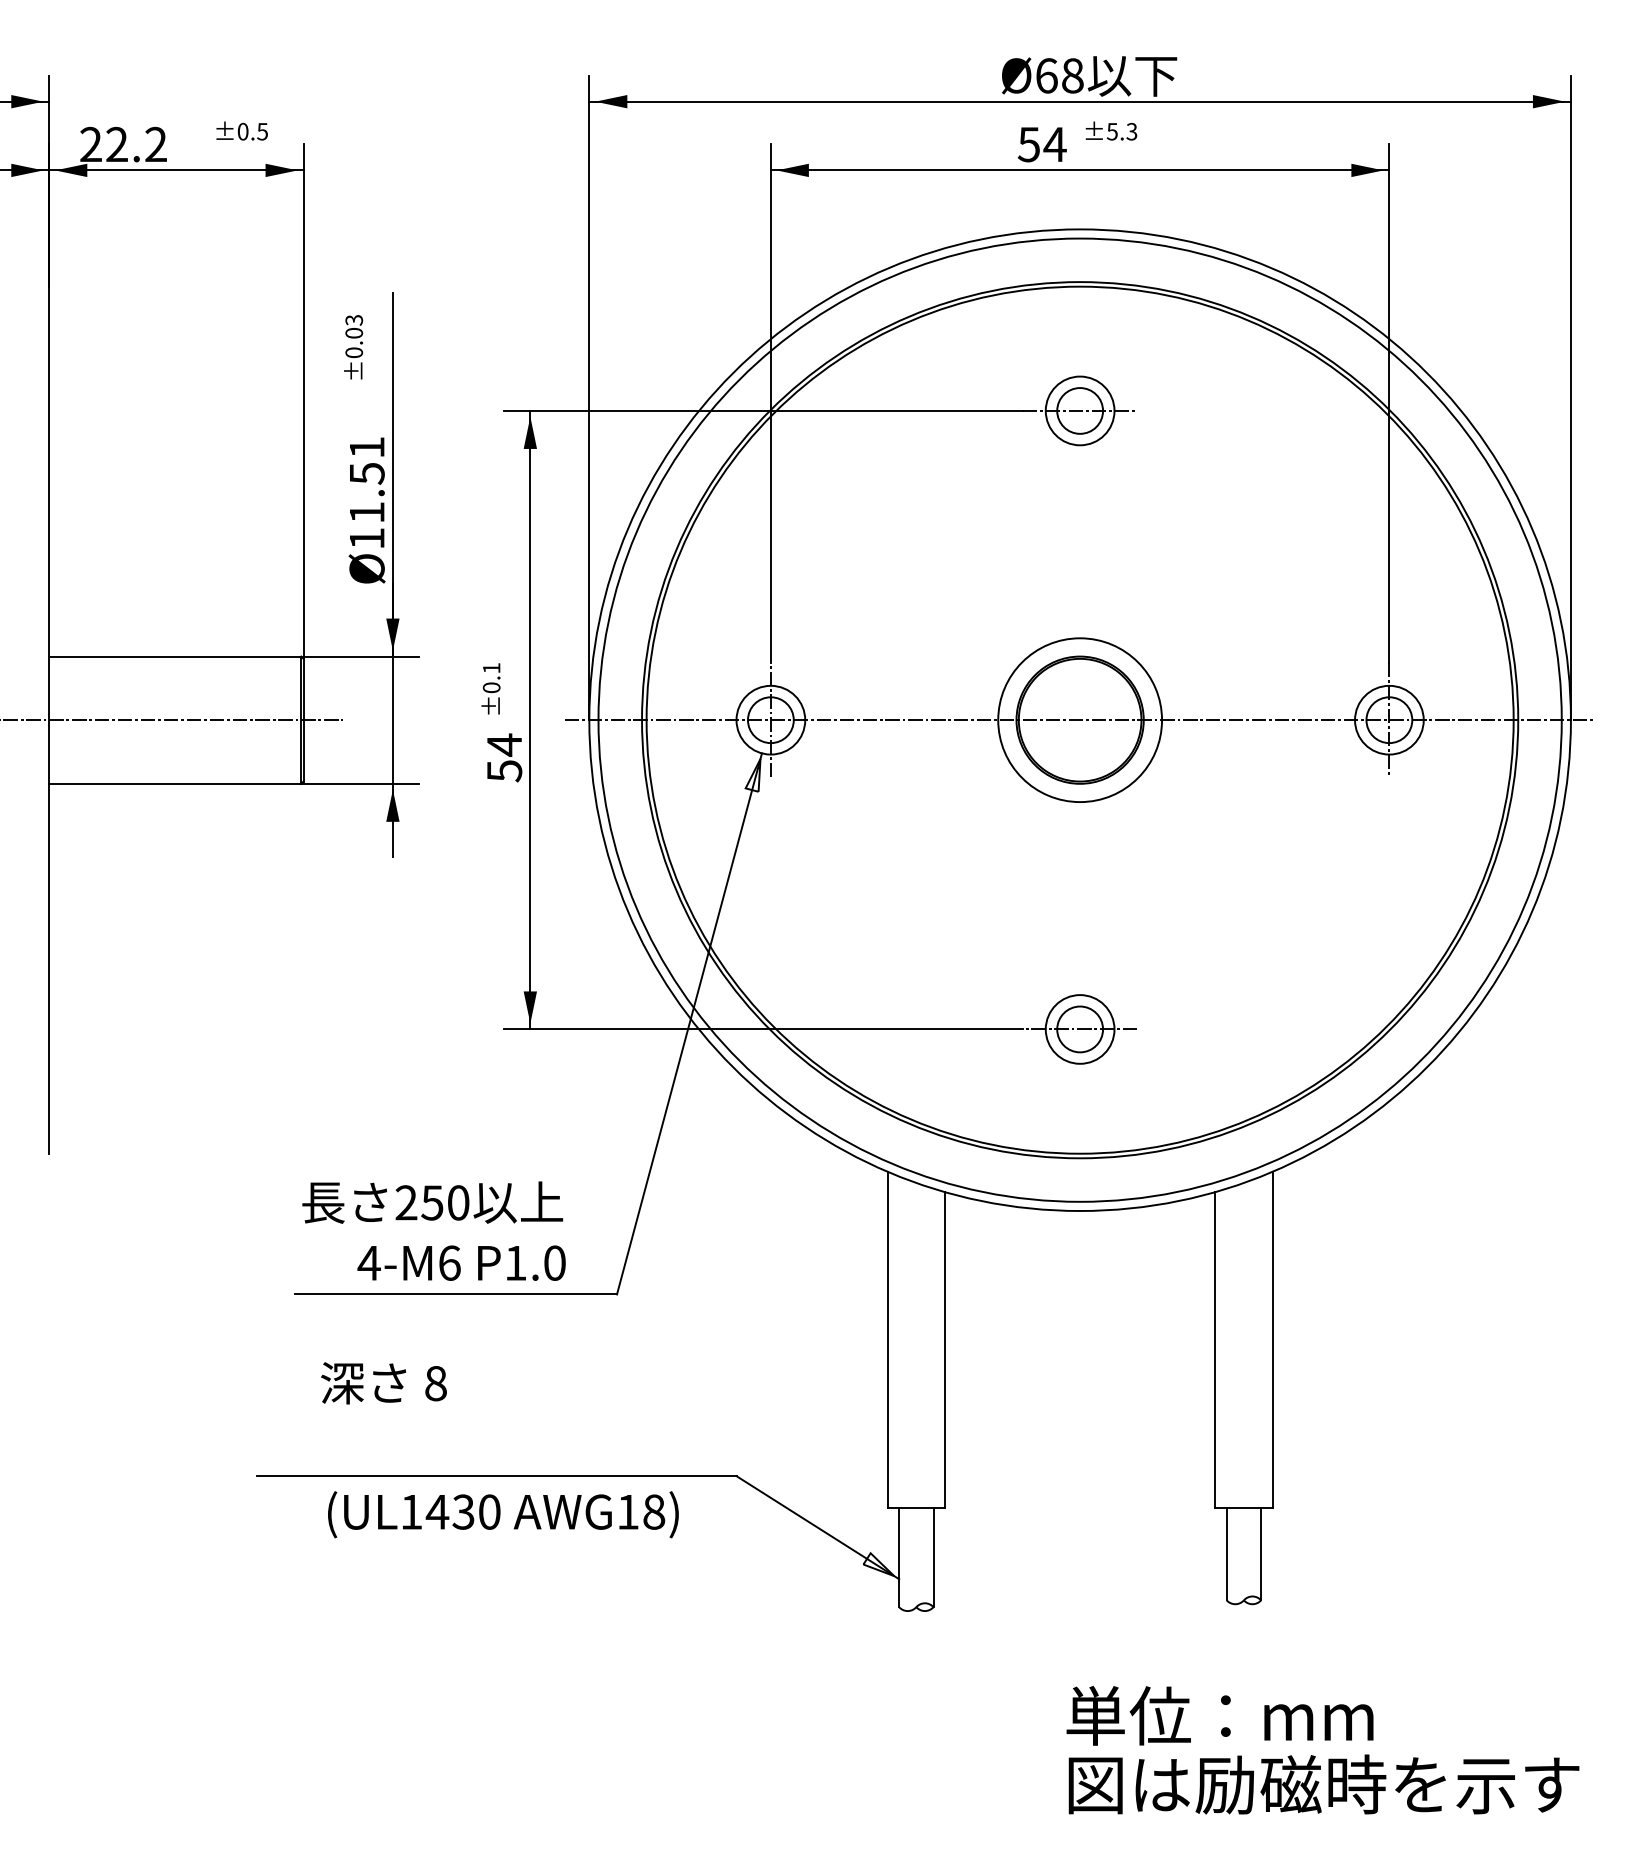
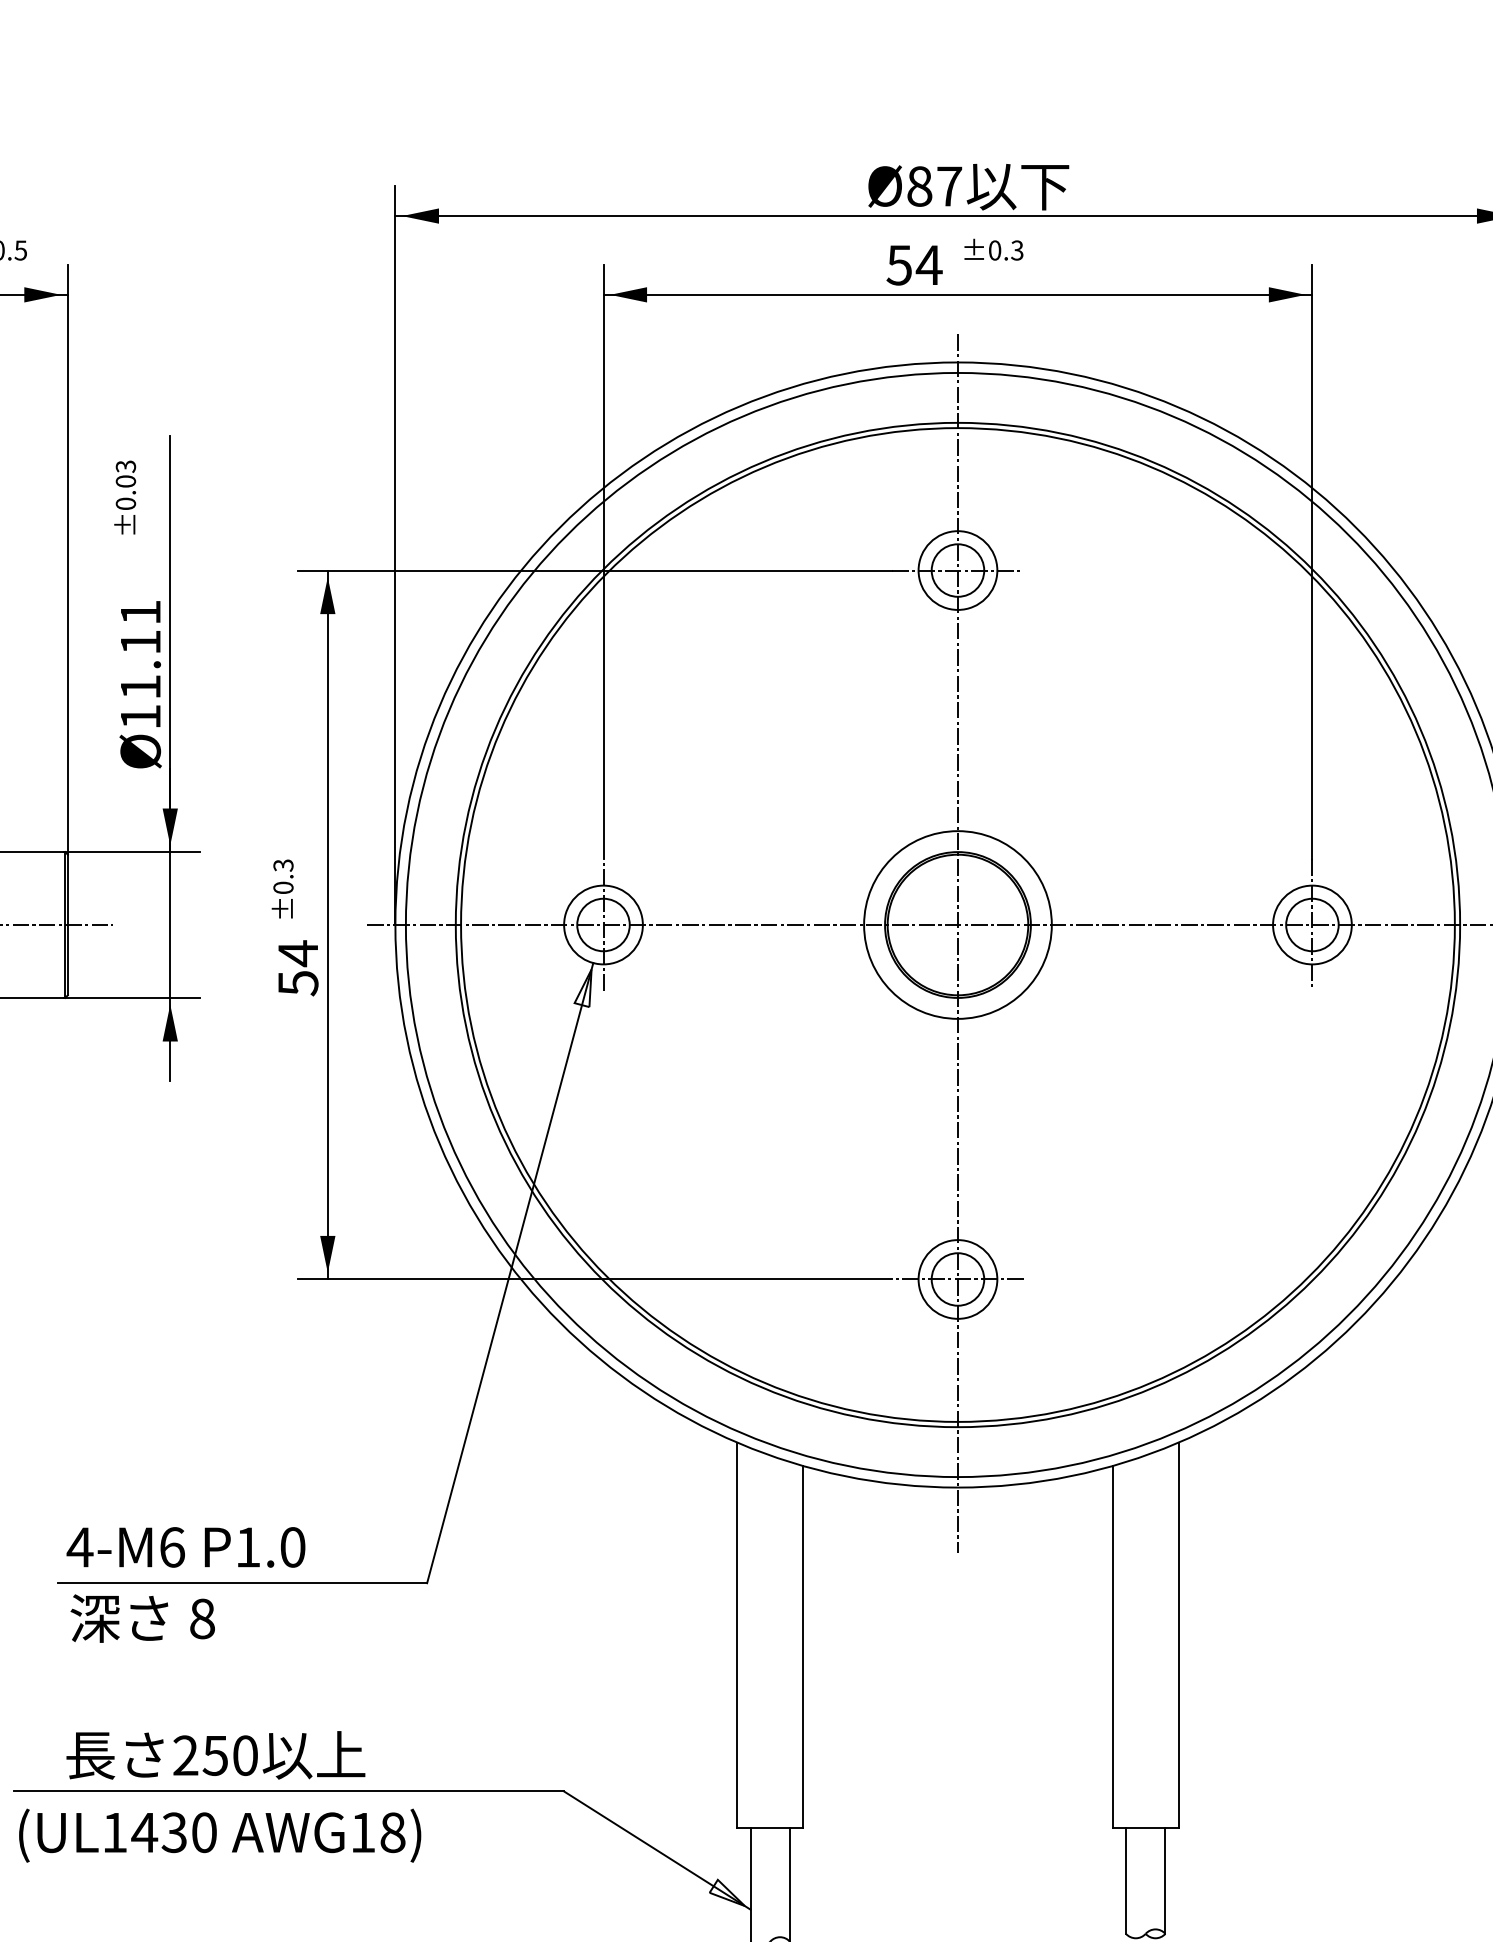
text: (1059, 75) -> (934, 186), Ø68 -> Ø87
text: (1111, 131) -> (993, 250), ±5.3 -> ±0.3
text: (367, 474) -> (141, 643), Ø11.51 -> Ø11.11
text: (491, 668) -> (283, 865), ±0.1 -> ±0.3
line: (1080, 736) -> (958, 943), added
text: (432, 1202) -> (215, 1755), moved
text: (461, 1262) -> (185, 1546), moved
text: (383, 1383) -> (142, 1618), moved
text: (503, 1514) -> (220, 1835), moved

